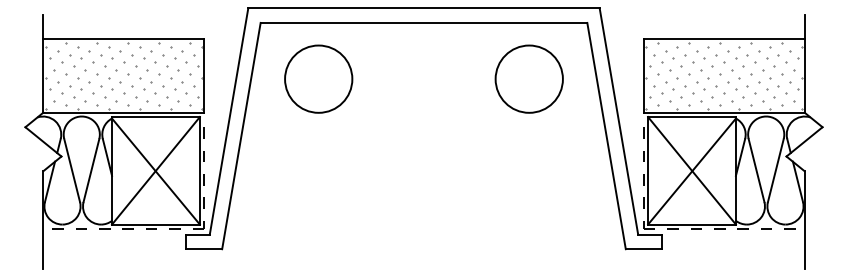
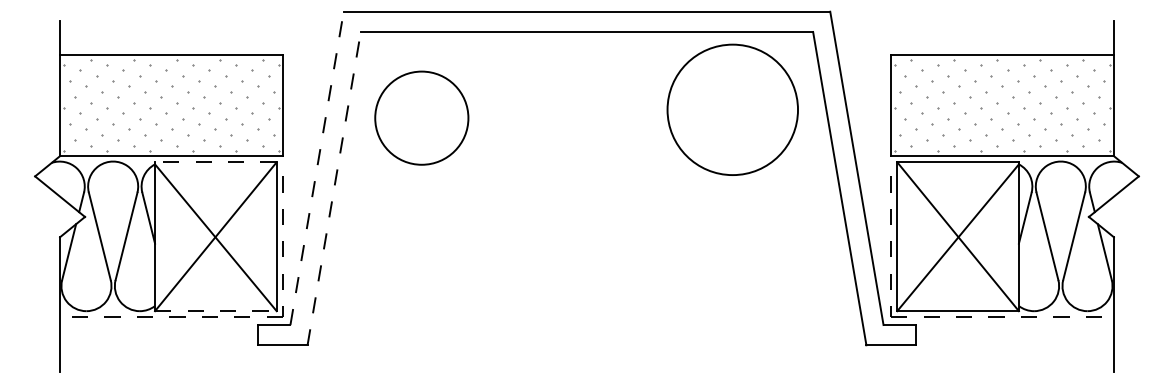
circle: (318, 78) -> (421, 117), moved
circle: (528, 78) -> (731, 108), size x1.4
line: (155, 117) -> (215, 162), solid -> dashed
line: (229, 121) -> (317, 168), solid -> dashed
line: (241, 136) -> (334, 189), solid -> dashed
line: (155, 224) -> (215, 311), solid -> dashed

